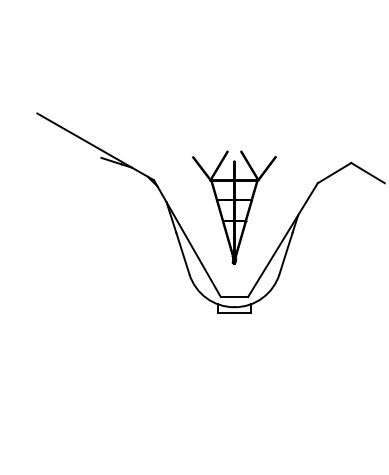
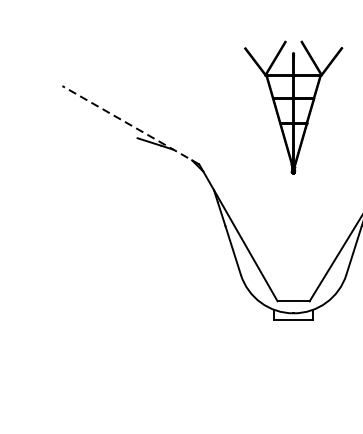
line: (95, 146) -> (130, 124), solid -> dashed
part: (234, 207) -> (293, 107), moved

